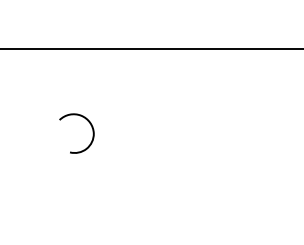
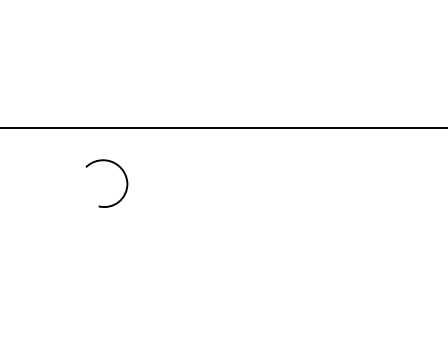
part: (92, 129) -> (125, 178), moved

